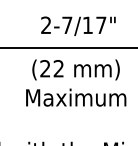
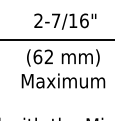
text: (101, 24) -> (84, 20), 2-7/17" -> 2-7/16"
text: (44, 68) -> (37, 56), (22 -> (62

